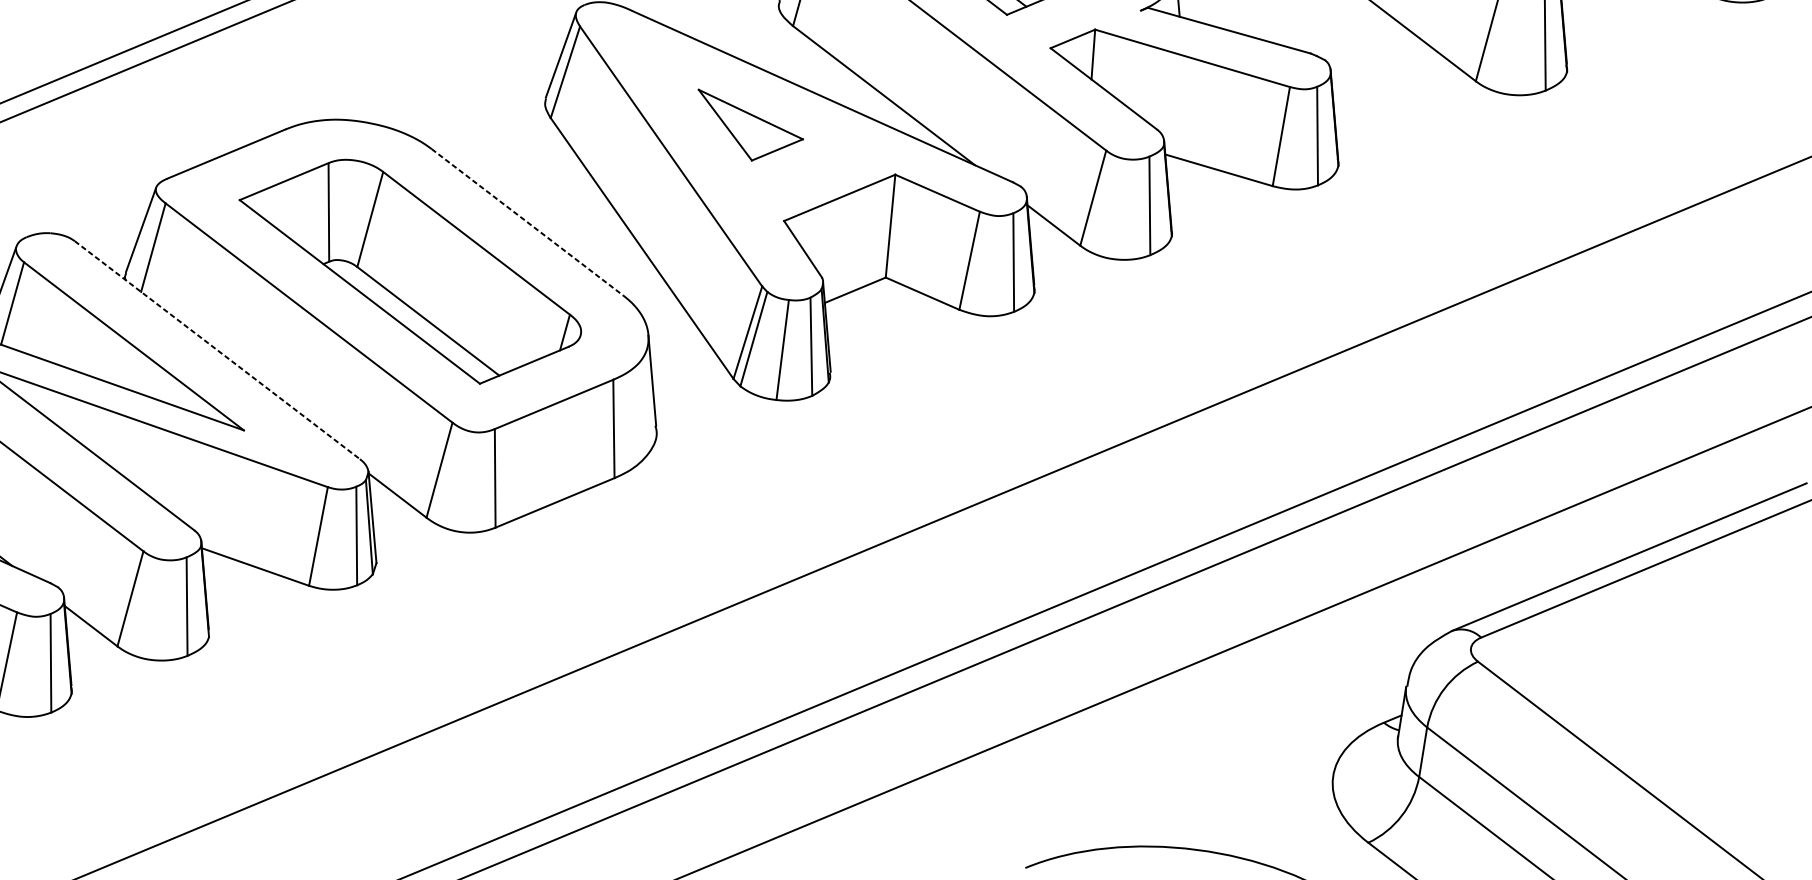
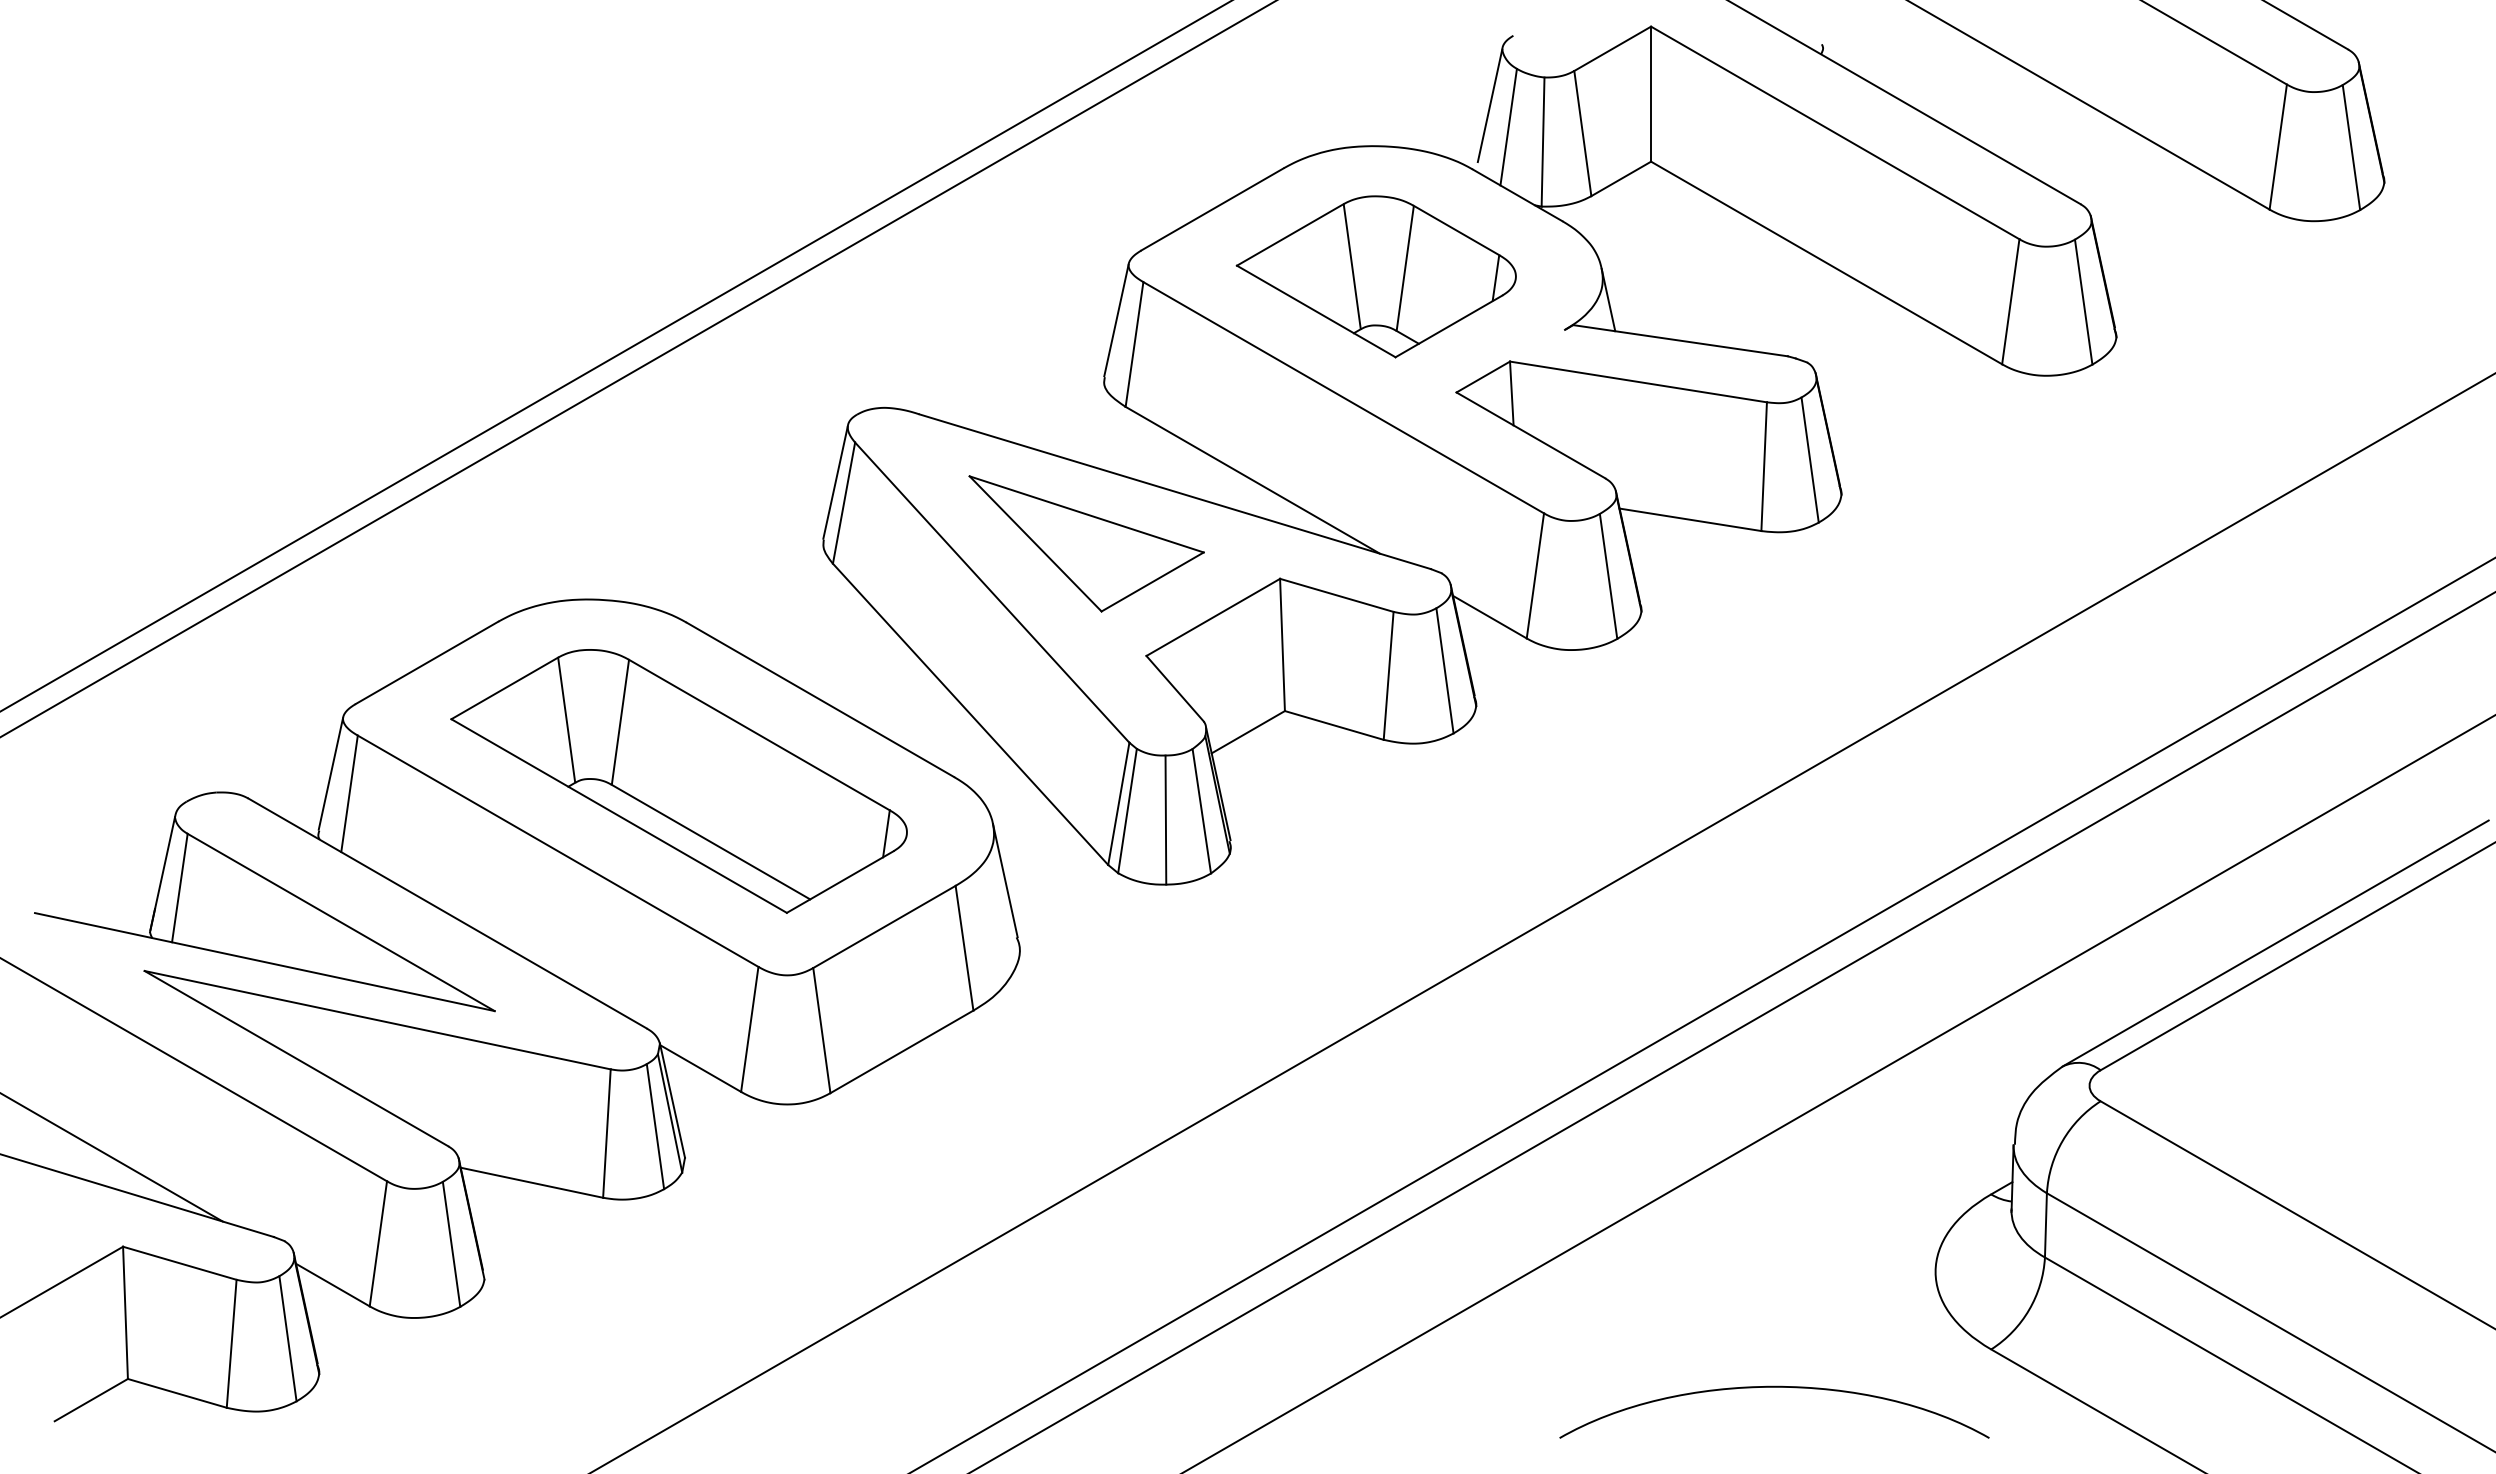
part: (749, 127) -> (1086, 543), size x1.67
line: (527, 222) -> (820, 700), dashed -> solid
line: (217, 350) -> (447, 913), dashed -> solid

